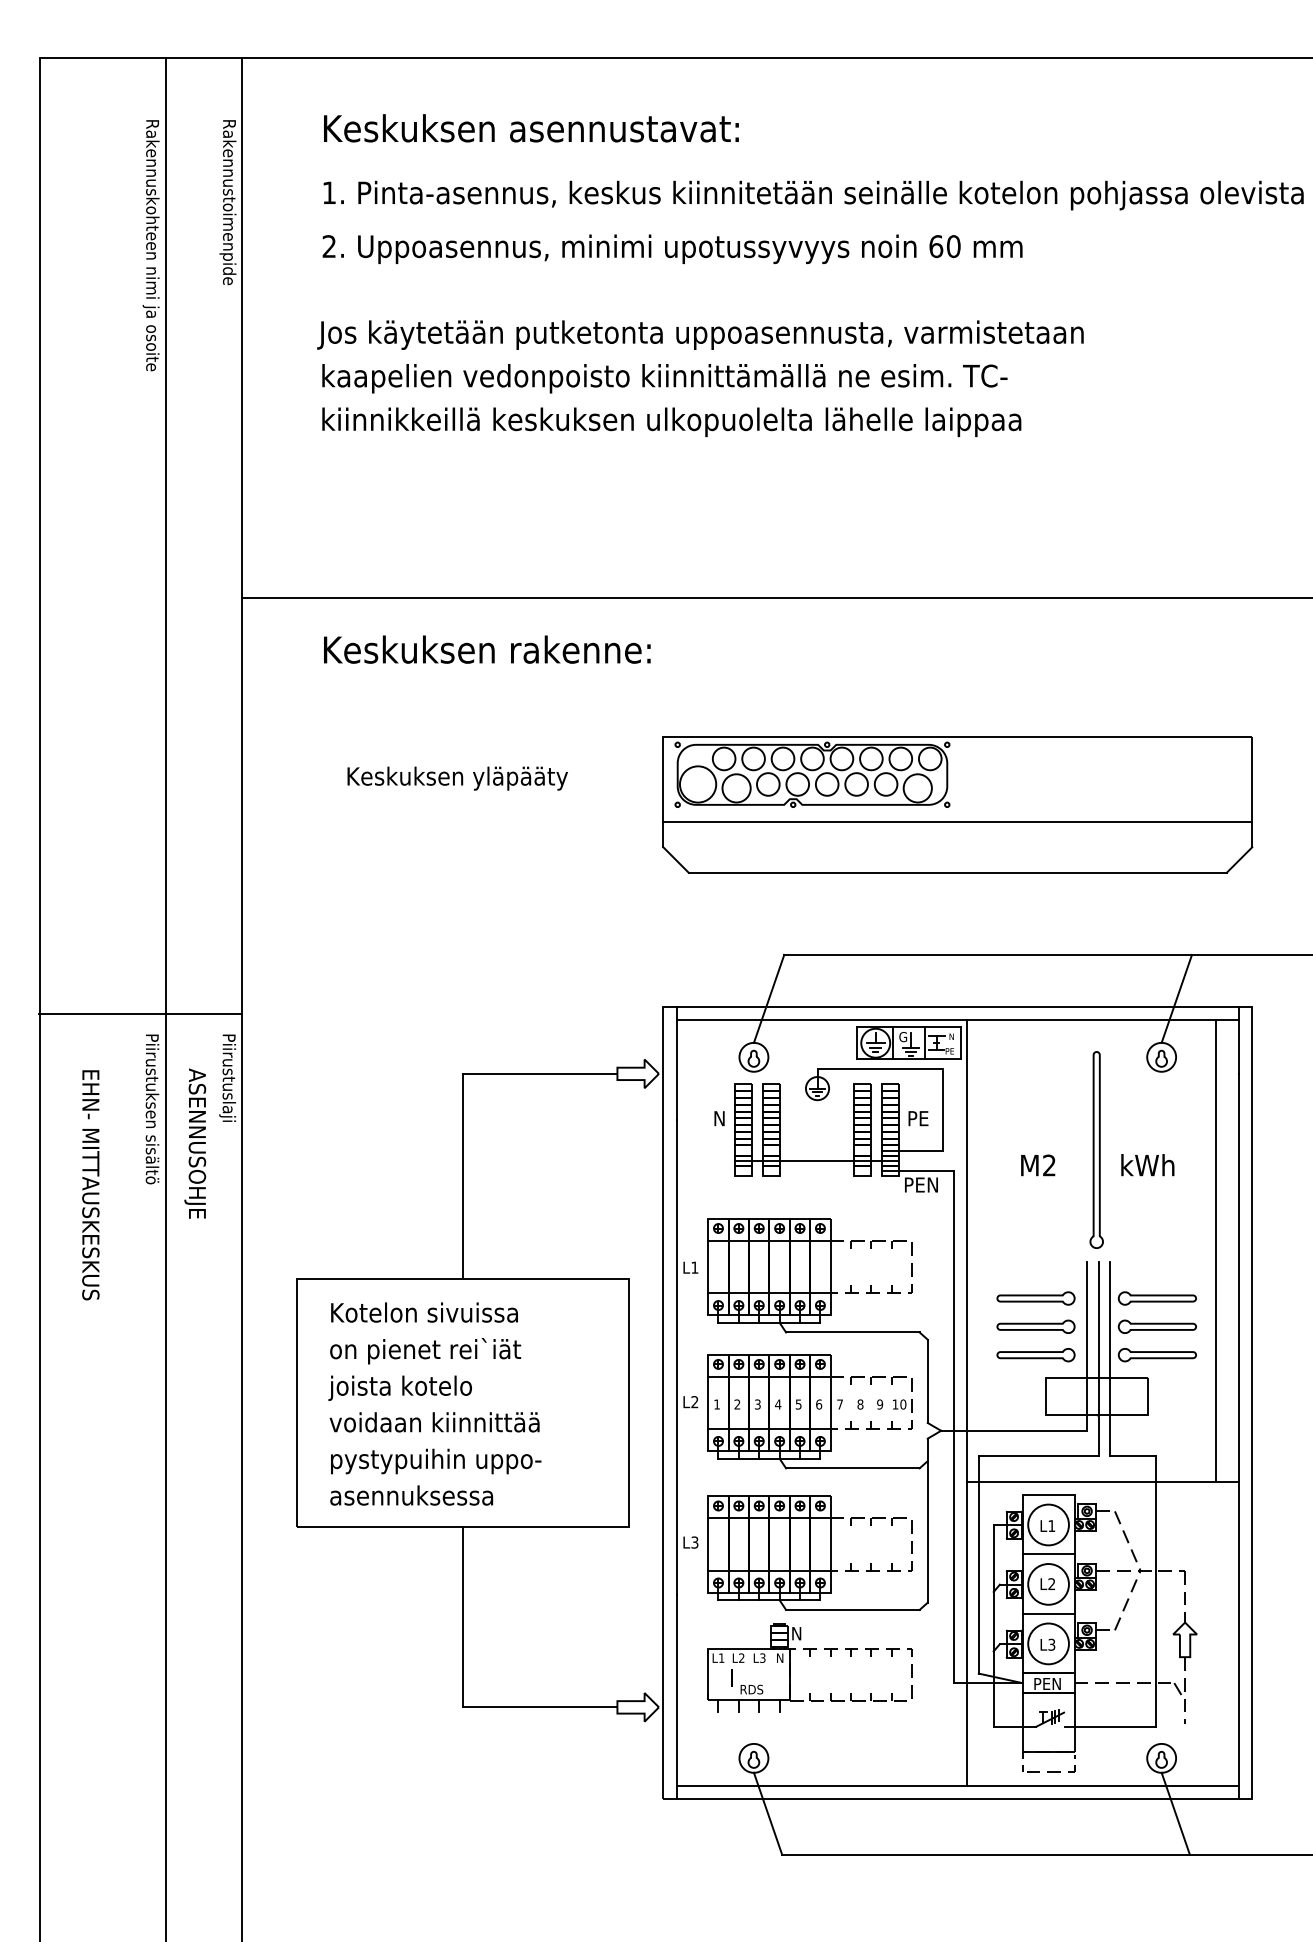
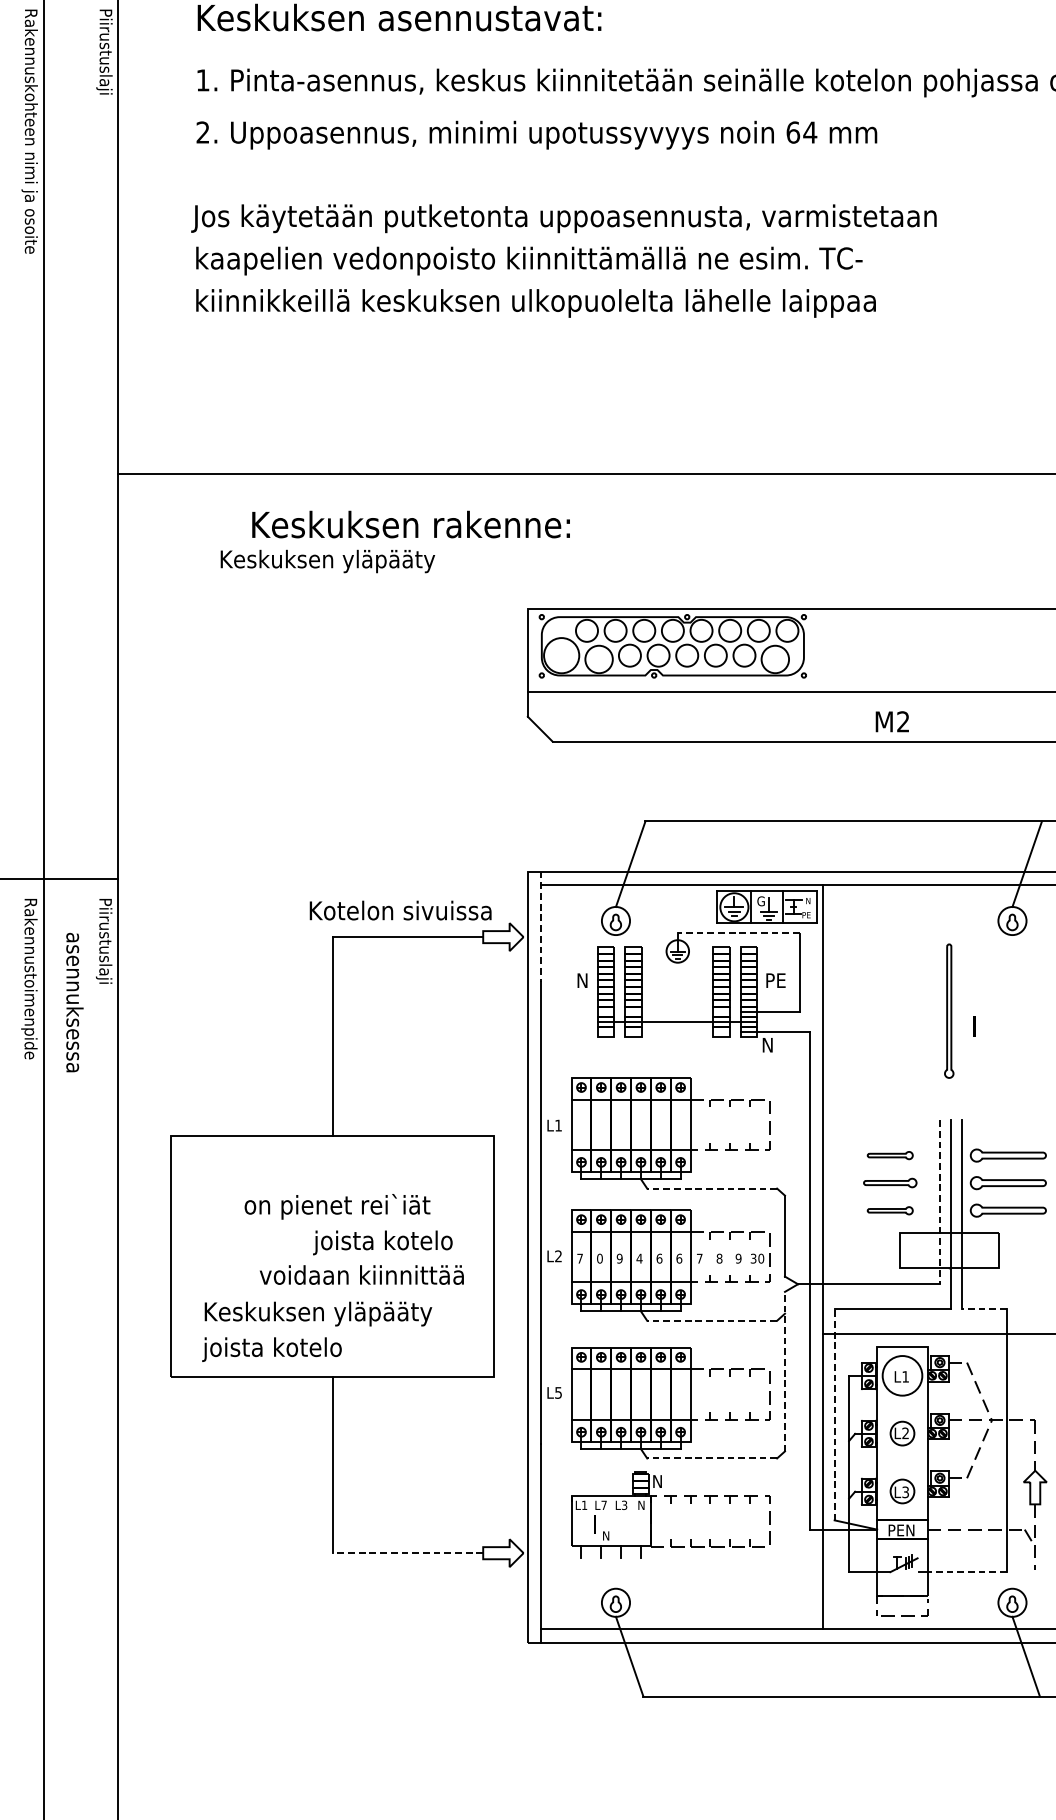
text: (227, 203) -> (103, 90), Rakennustoimenpide -> Piirustuslaji
text: (953, 246) -> (810, 132), 60 -> 64
text: (487, 649) -> (411, 524), moved
text: (457, 778) -> (327, 561), moved
line: (676, 1063) -> (540, 927), solid -> dashed
line: (880, 1069) -> (739, 932), solid -> dashed
text: (150, 1117) -> (29, 979), Piirustuksen sisältö^J -> Rakennustoimenpide
text: (195, 1143) -> (72, 1004), ASENNUSOHJE -> asennuksessa
part: (1096, 1149) -> (949, 1010), size x0.7
text: (1038, 1165) -> (892, 721), moved
text: (1147, 1165) -> (998, 1026), kWh -> I
text: (921, 1184) -> (778, 1044), PEN -> N
part: (1035, 1298) -> (889, 1155), size x0.6
text: (424, 1312) -> (400, 910), moved
part: (1035, 1326) -> (889, 1182), size x0.7
line: (852, 1332) -> (711, 1188), solid -> dashed
line: (1087, 1346) -> (940, 1202), solid -> dashed
text: (425, 1351) -> (337, 1207), moved
part: (1035, 1355) -> (889, 1211), size x0.6
text: (399, 1387) -> (382, 1242), moved
text: (716, 1404) -> (579, 1258), 1 -> 7
text: (737, 1404) -> (599, 1258), 2 -> 0
text: (757, 1404) -> (619, 1258), 3 -> 9
text: (798, 1404) -> (659, 1258), 5 -> 6
text: (895, 1404) -> (753, 1258), 10 -> 30
text: (434, 1422) -> (361, 1275), moved
line: (1133, 1455) -> (985, 1308), solid -> dashed
text: (447, 1461) -> (317, 1314), pystypuihin uppo- -> Keskuksen yläpääty
line: (852, 1468) -> (711, 1320), solid -> dashed
text: (410, 1497) -> (281, 1349), asennuksessa -> joista kotelo
line: (927, 1520) -> (784, 1371), solid -> dashed
text: (694, 1541) -> (558, 1391), L3 -> L5
line: (1048, 1554) -> (902, 1404), removed
line: (978, 1564) -> (834, 1414), solid -> dashed
circle: (1048, 1584) -> (902, 1433), size x0.6
line: (852, 1609) -> (711, 1458), solid -> dashed
line: (1048, 1613) -> (902, 1461), removed
circle: (1048, 1643) -> (902, 1491), size x0.6
text: (741, 1657) -> (603, 1504), L2 -> L7
text: (752, 1689) -> (614, 1535), RDS -> N
line: (539, 1707) -> (407, 1553), solid -> dashed
line: (1115, 1726) -> (967, 1571), solid -> dashed

